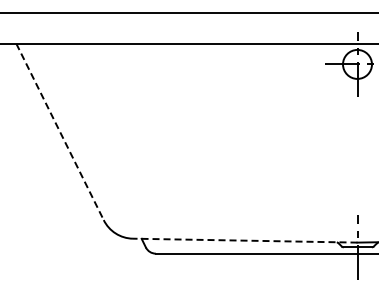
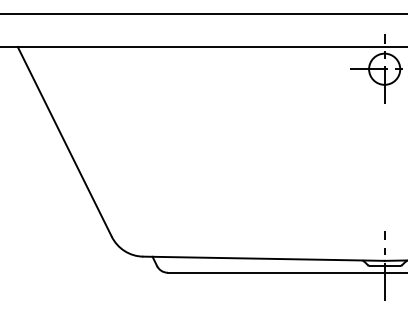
line: (60, 132) -> (65, 142), dashed -> solid
line: (244, 240) -> (263, 258), dashed -> solid

